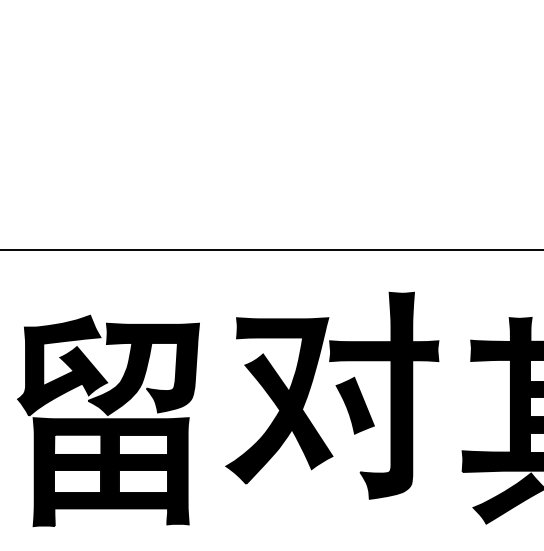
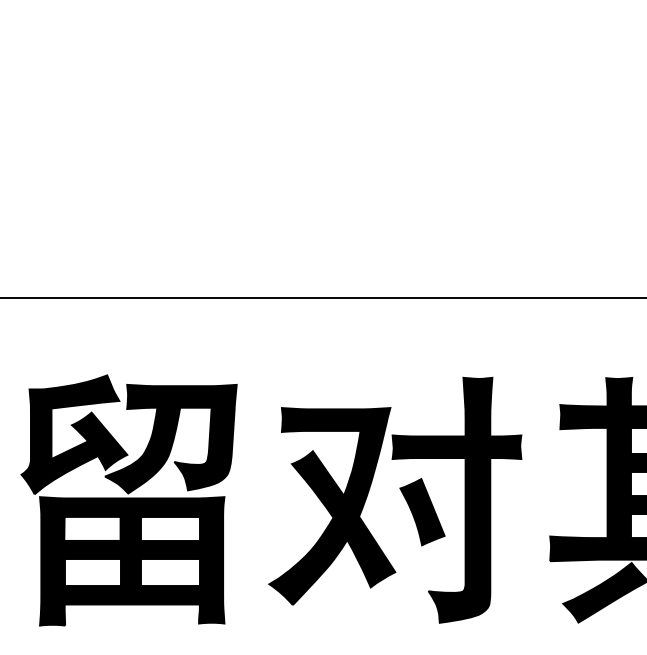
part: (338, 391) -> (402, 495), moved

